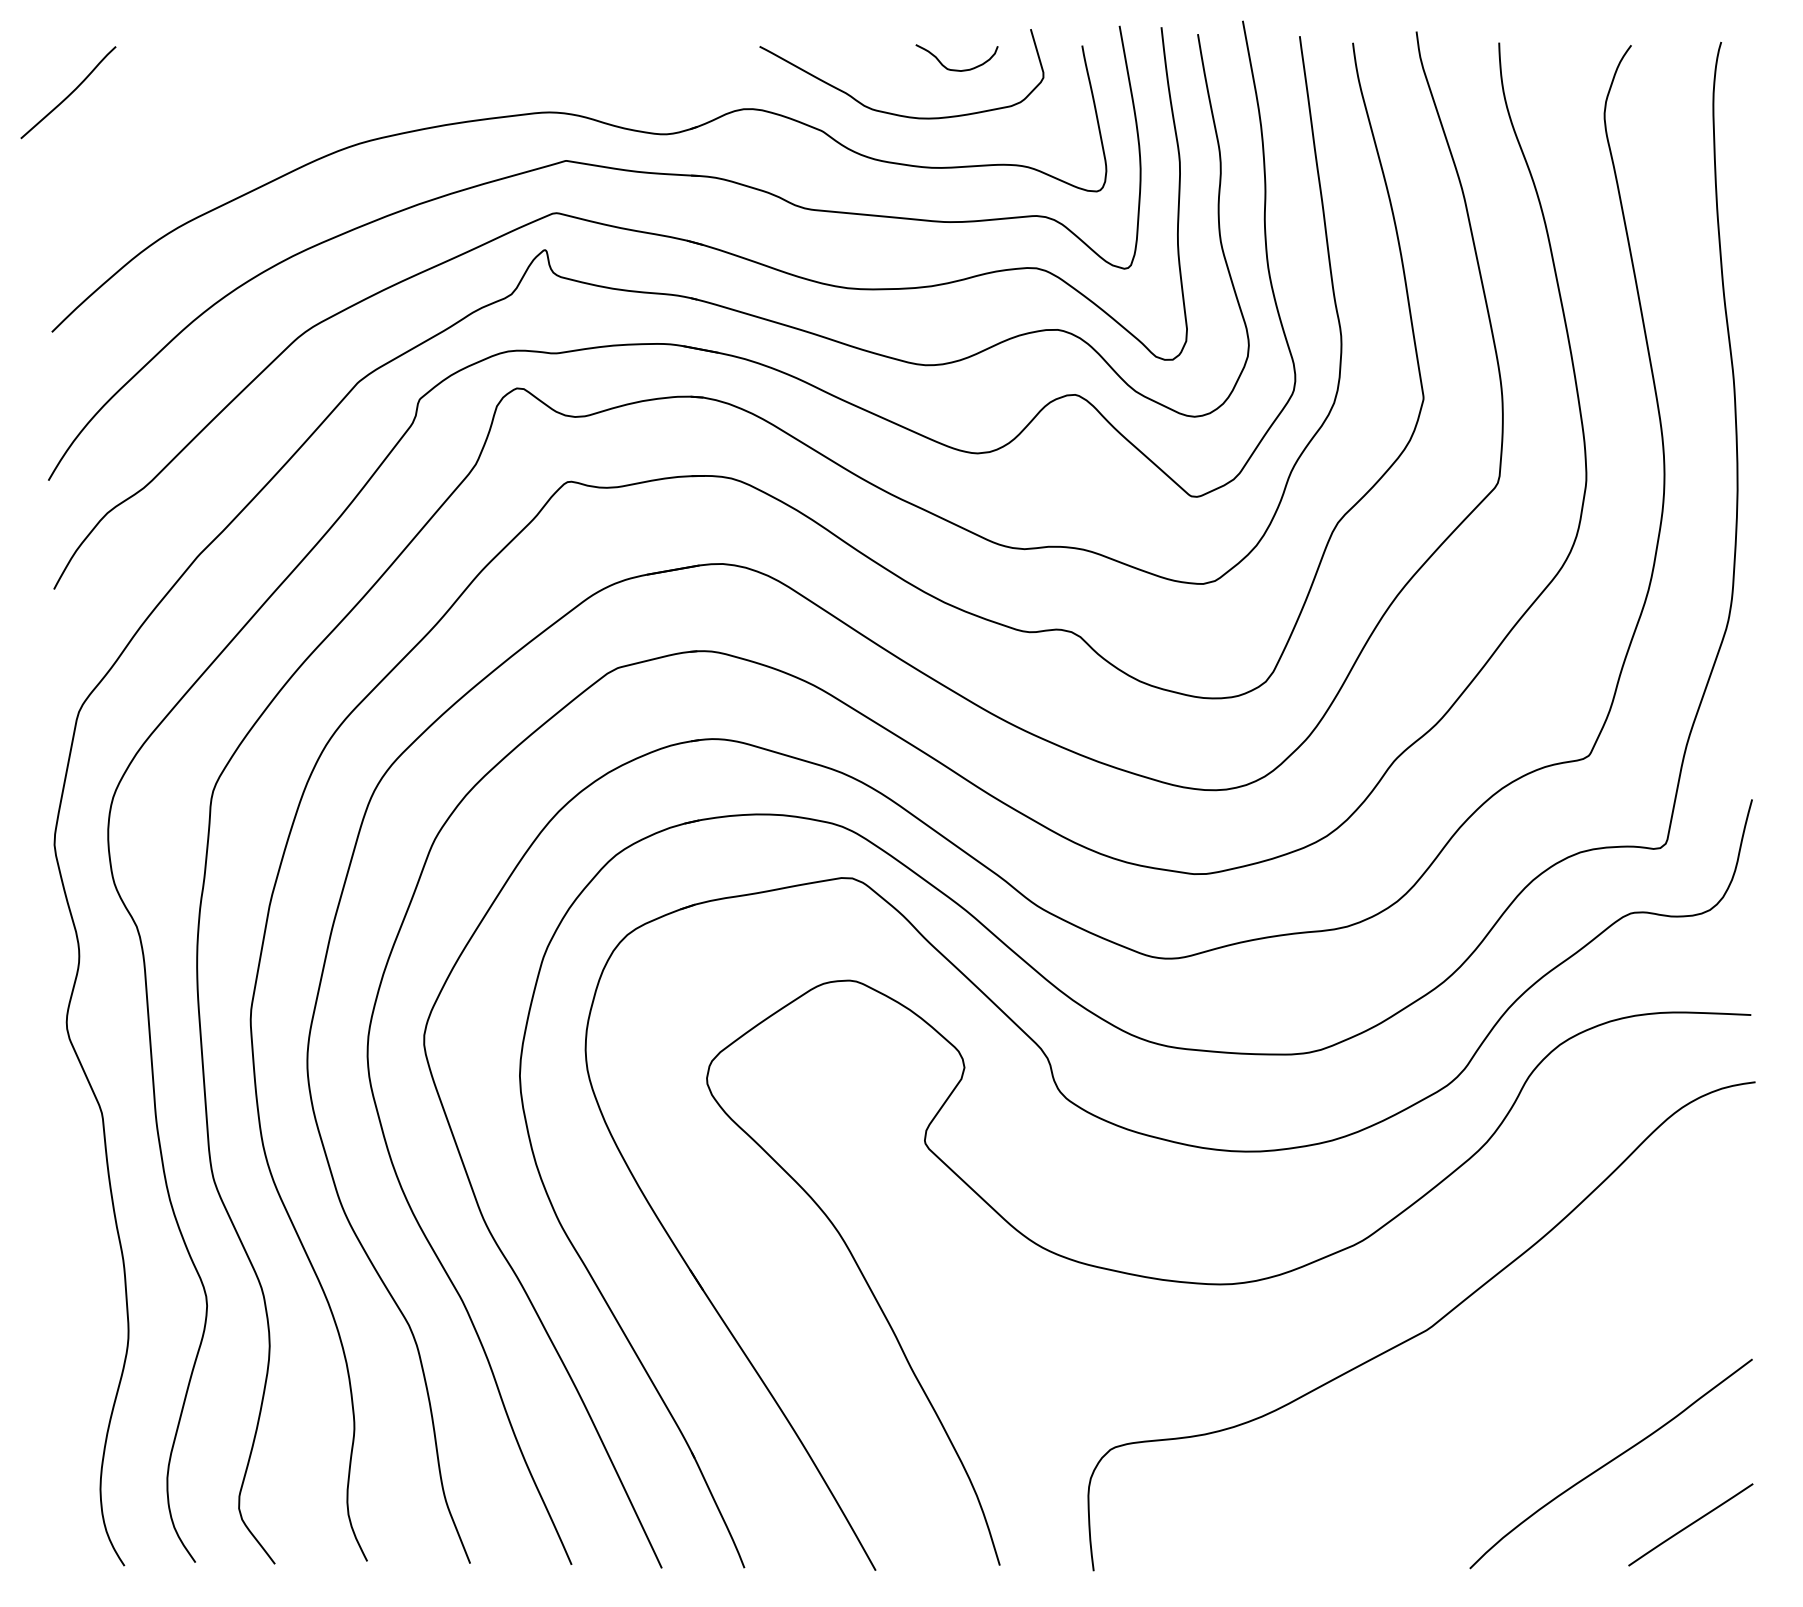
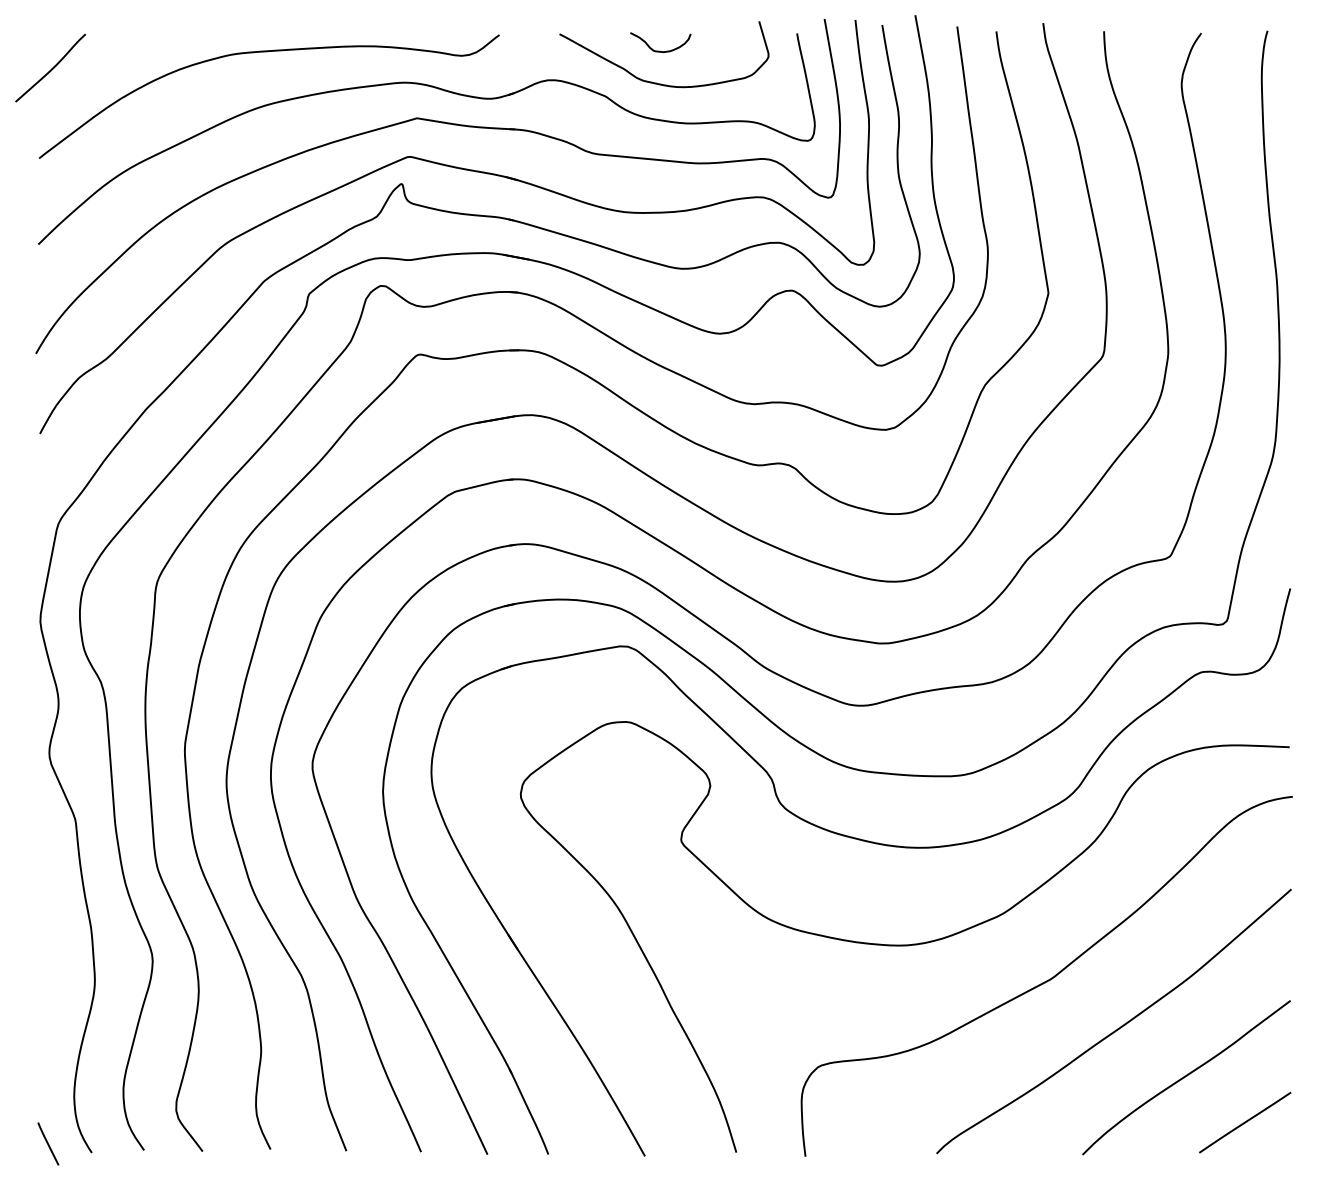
curve: (956, 69) -> (660, 51), moved
curve: (356, 71) -> (262, 52), added
curve: (1518, 1396) -> (1118, 1028), added
line: (64, 1553) -> (47, 1143), added

